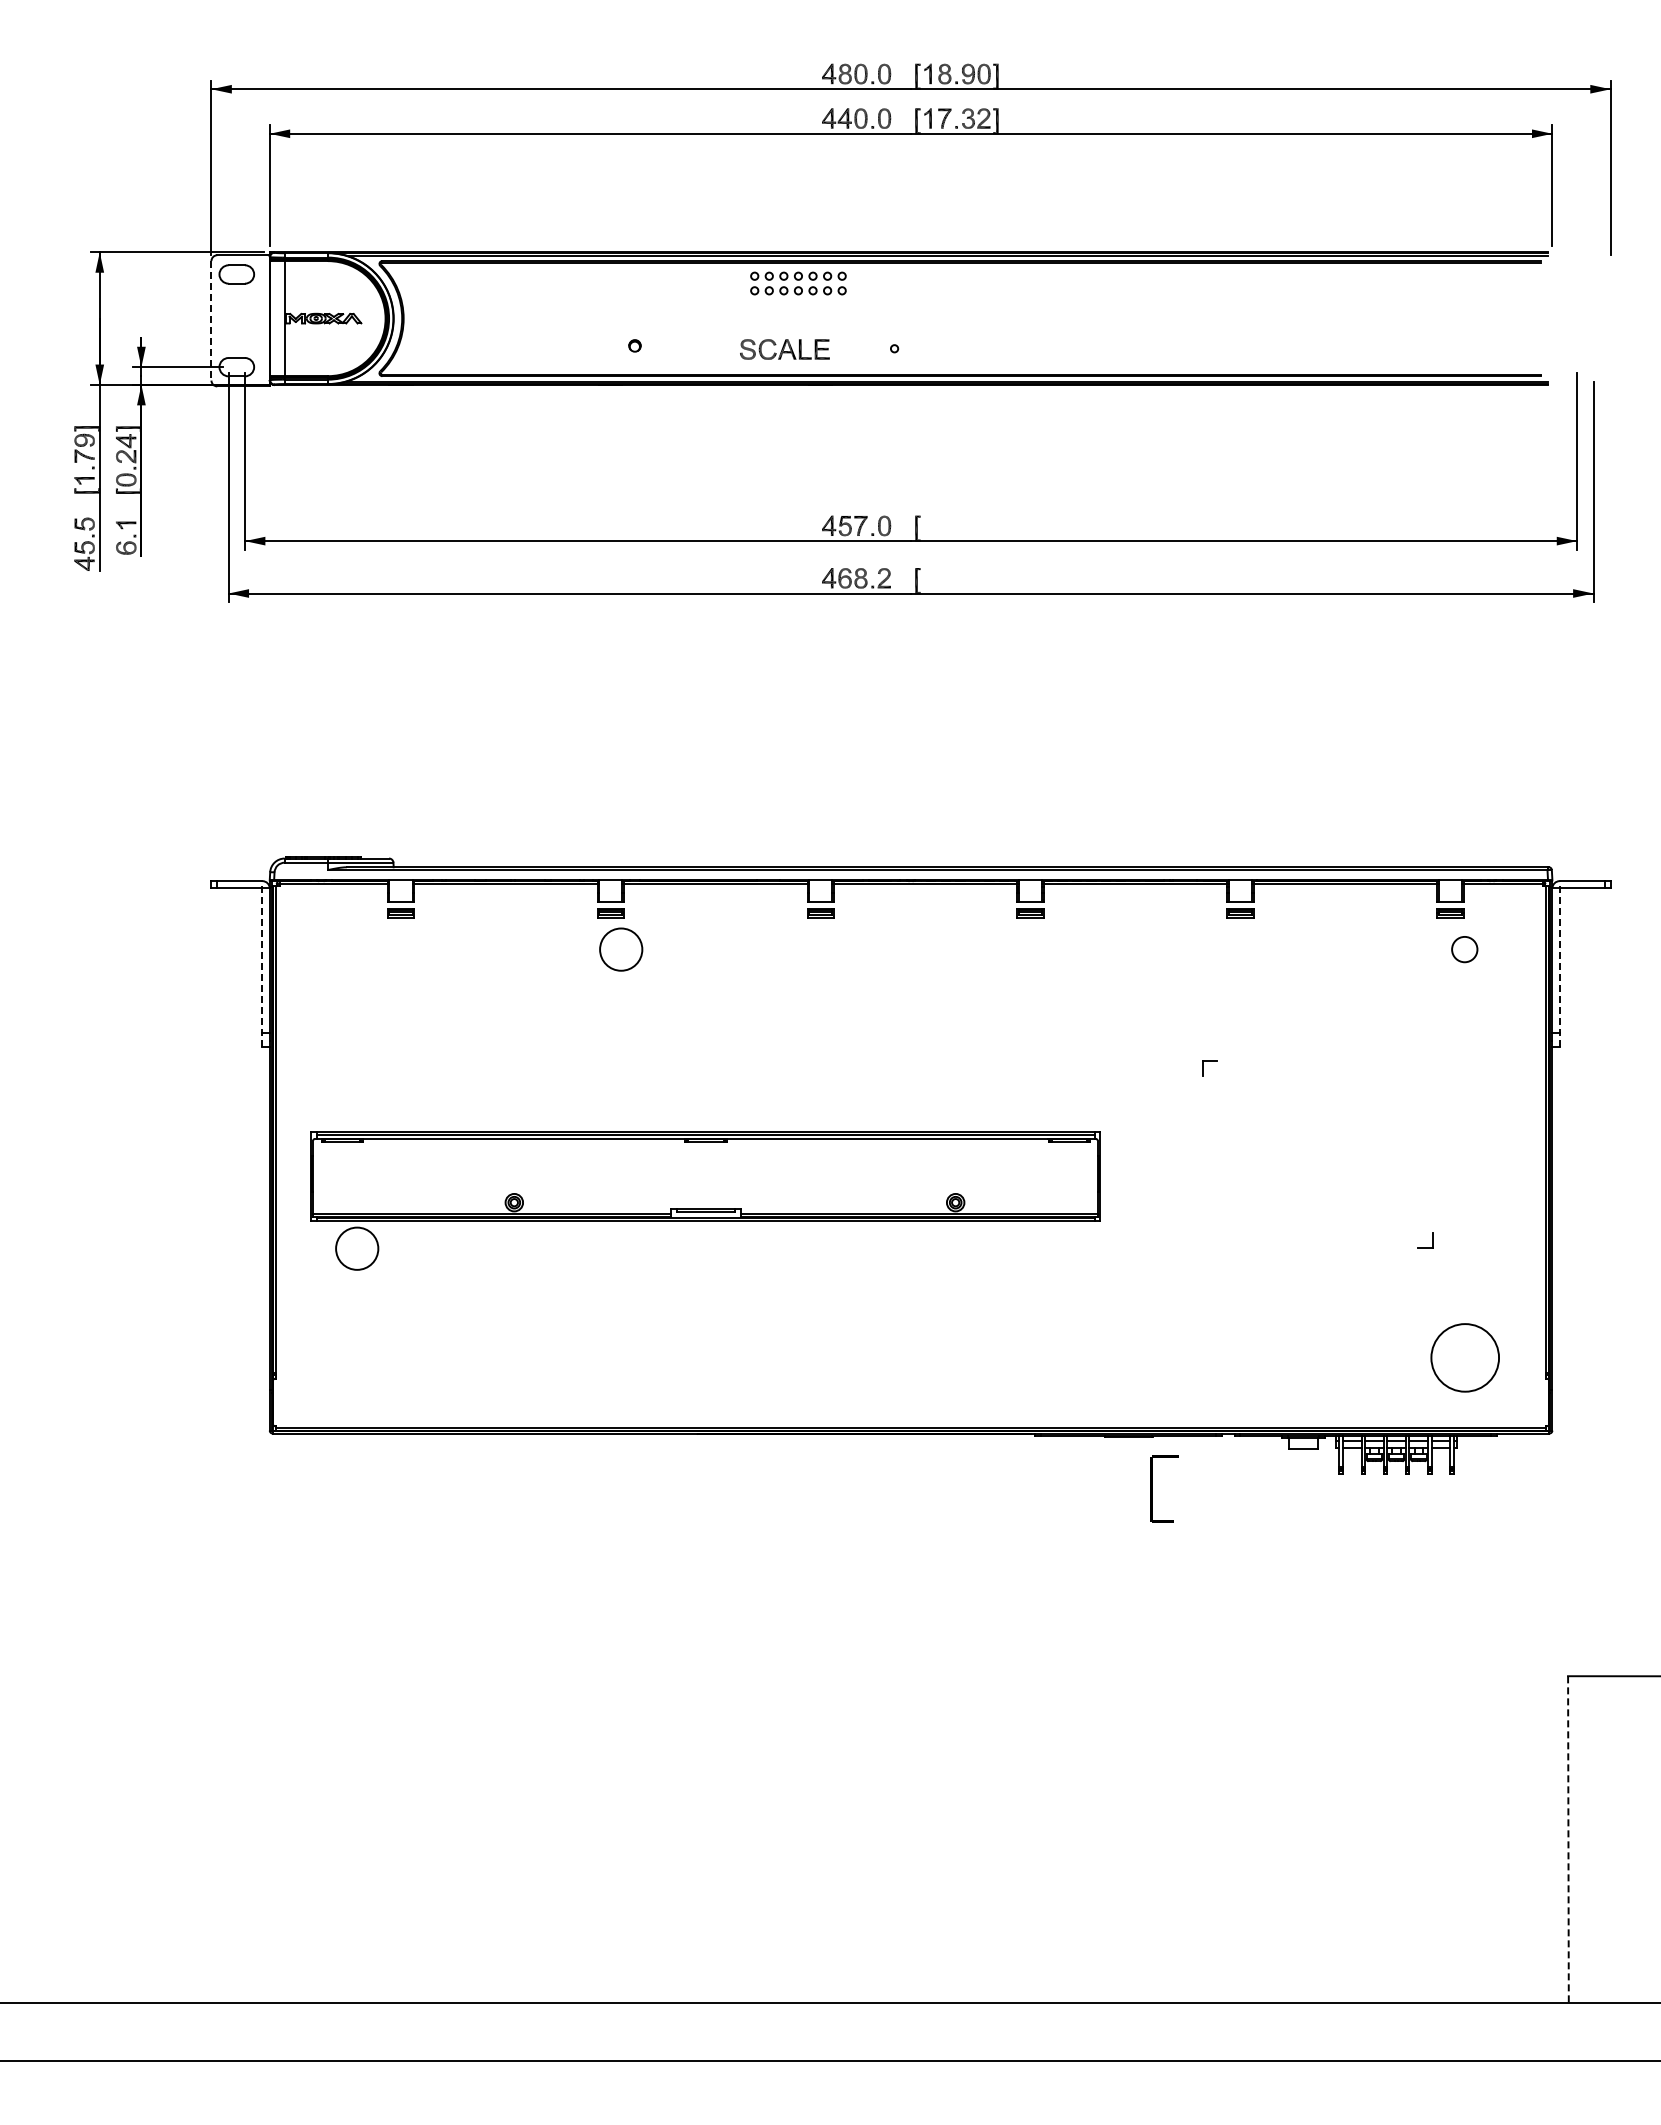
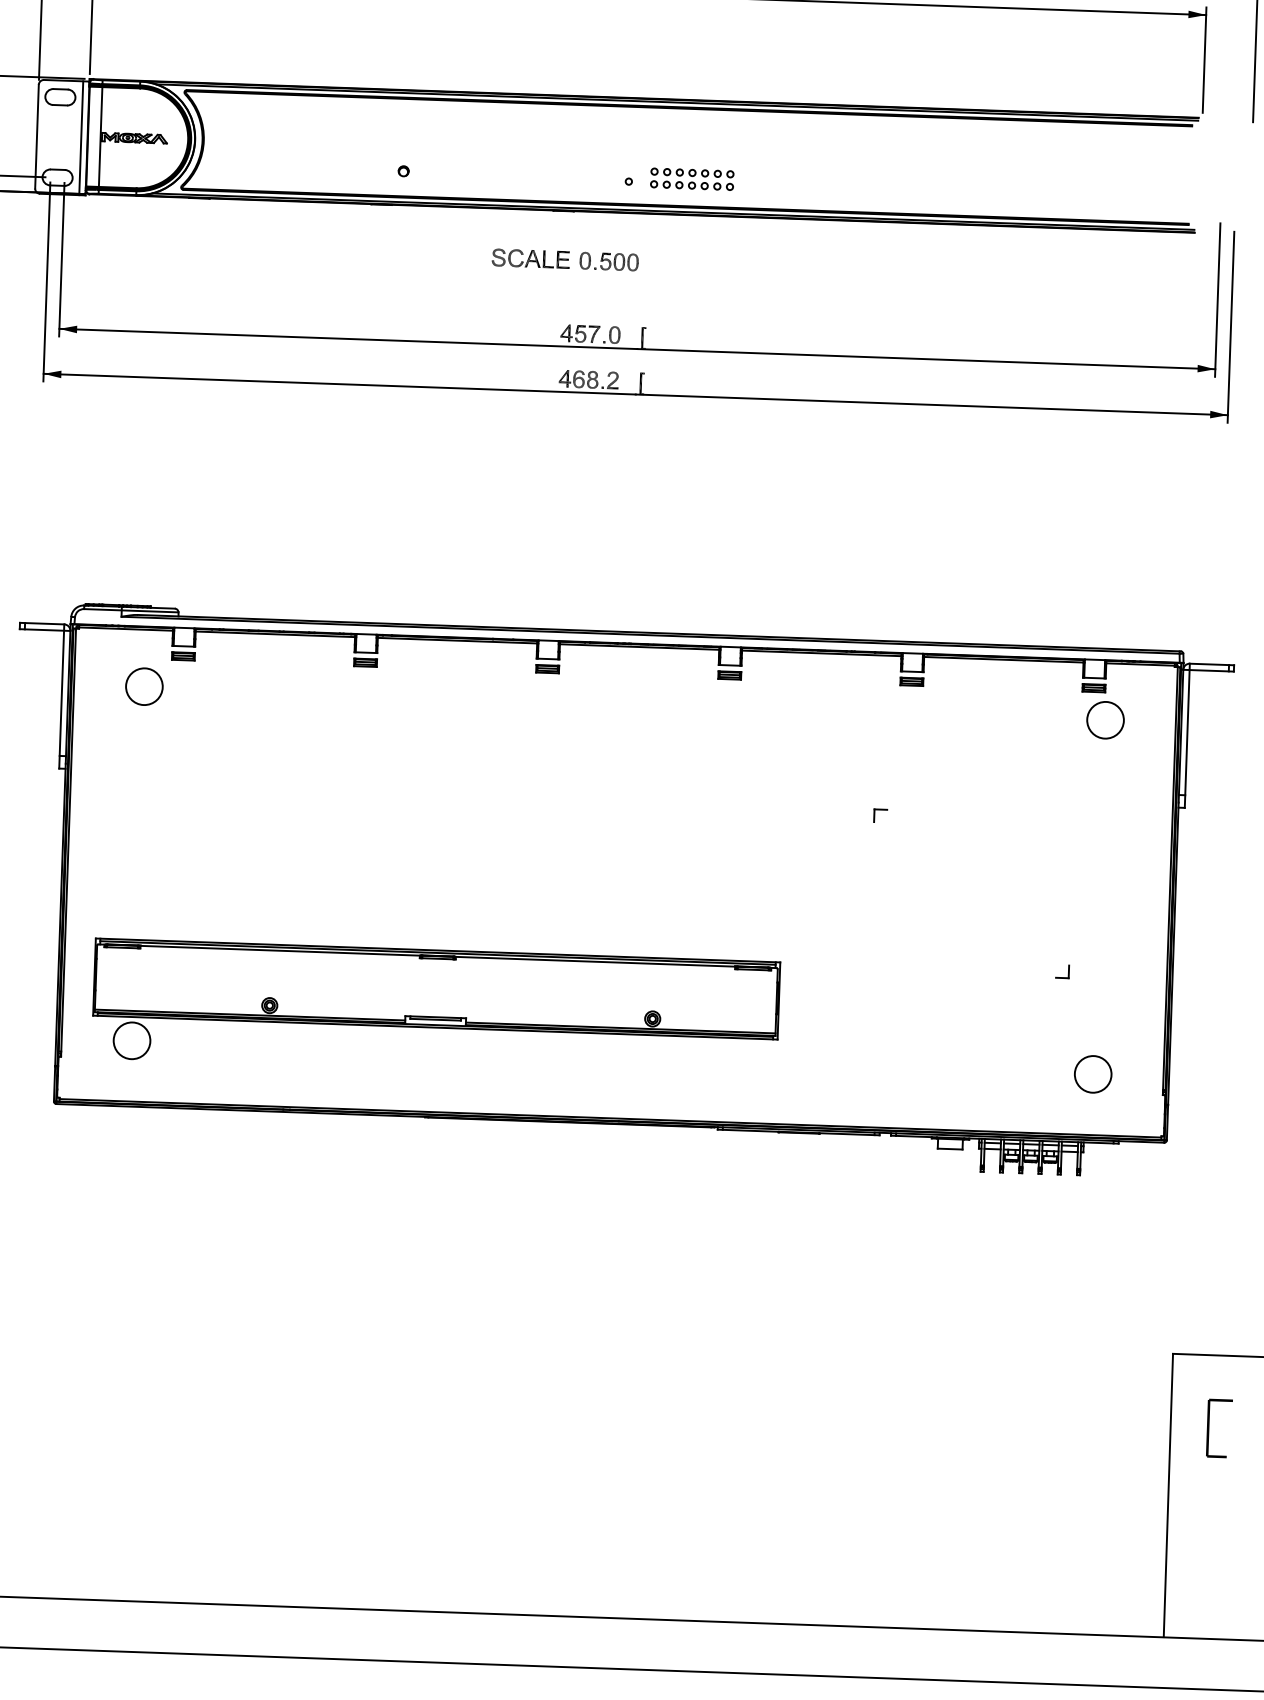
part: (798, 283) -> (692, 179), moved
line: (211, 320) -> (37, 136), dashed -> solid
line: (262, 320) -> (81, 137), added
part: (784, 349) -> (530, 258), moved
part: (875, 441) -> (609, 261), added
circle: (621, 949) -> (144, 686), moved
circle: (1464, 949) -> (1105, 720), size x1.67
line: (262, 963) -> (61, 695), dashed -> solid
line: (1559, 963) -> (1187, 735), dashed -> solid
part: (705, 1200) -> (435, 1009), moved
circle: (1464, 1357) -> (1092, 1074), size x0.62
part: (1152, 1488) -> (1209, 1427), moved
line: (1568, 1839) -> (1168, 1495), dashed -> solid

